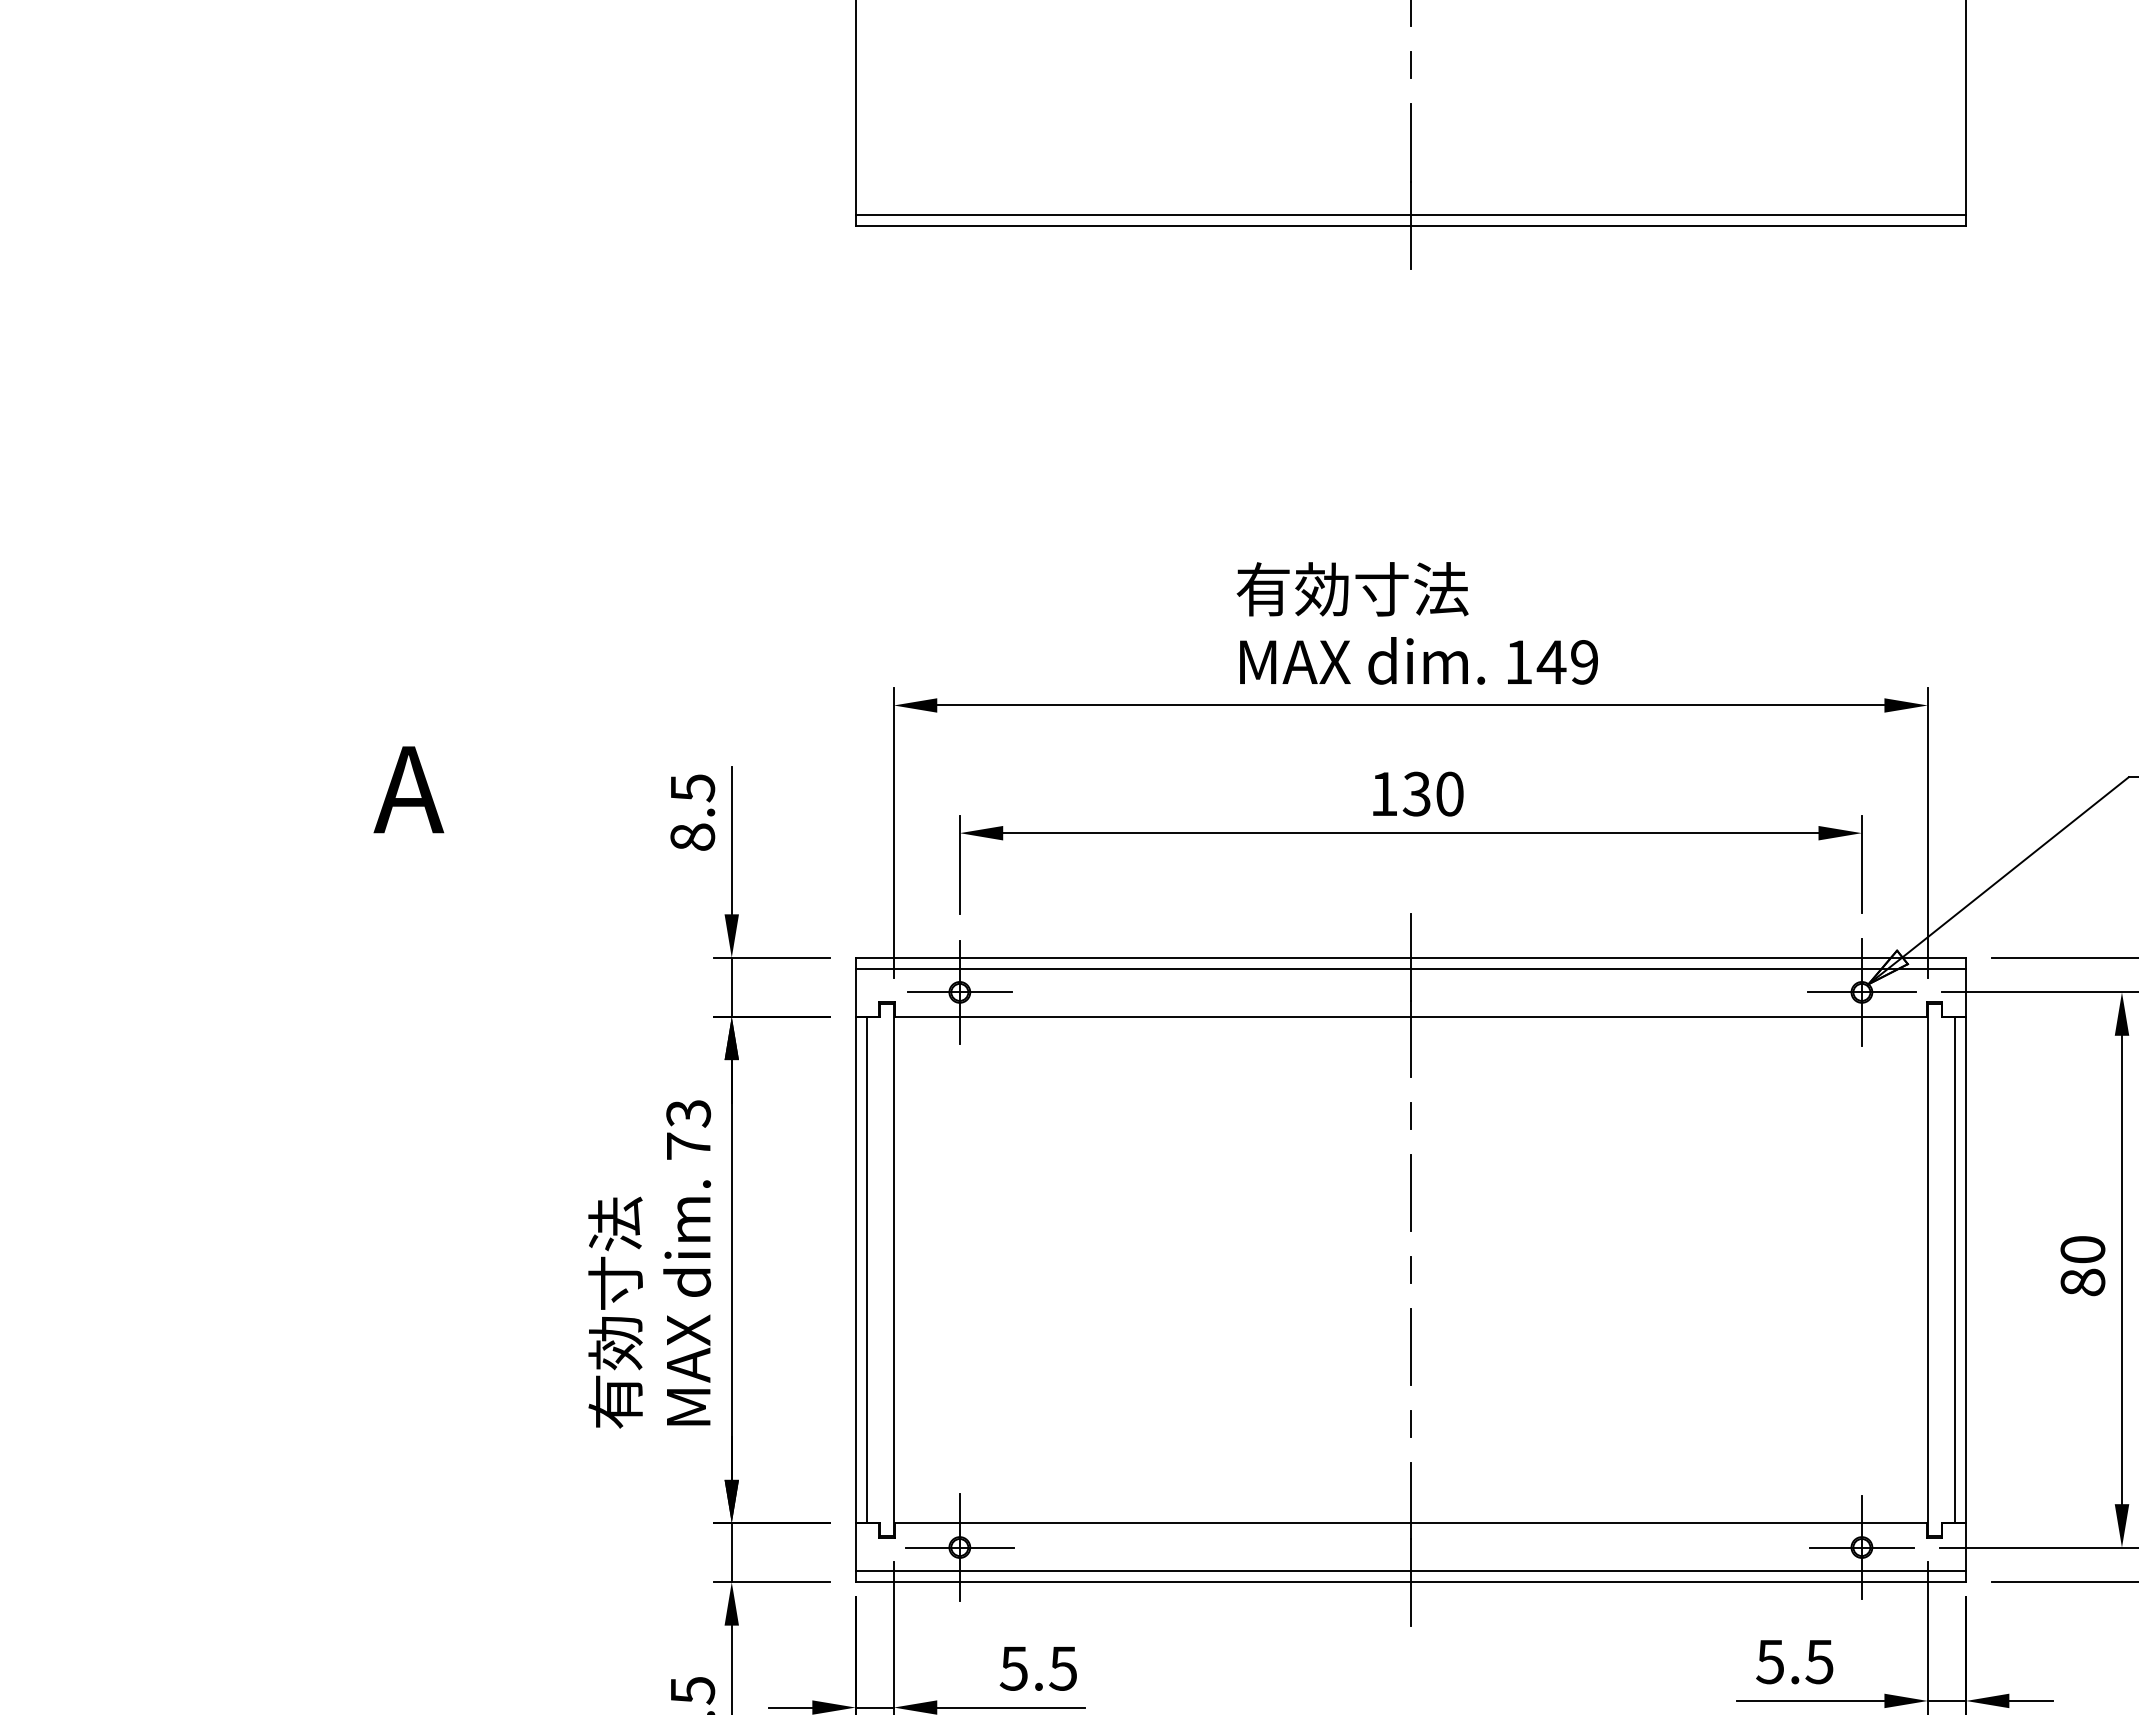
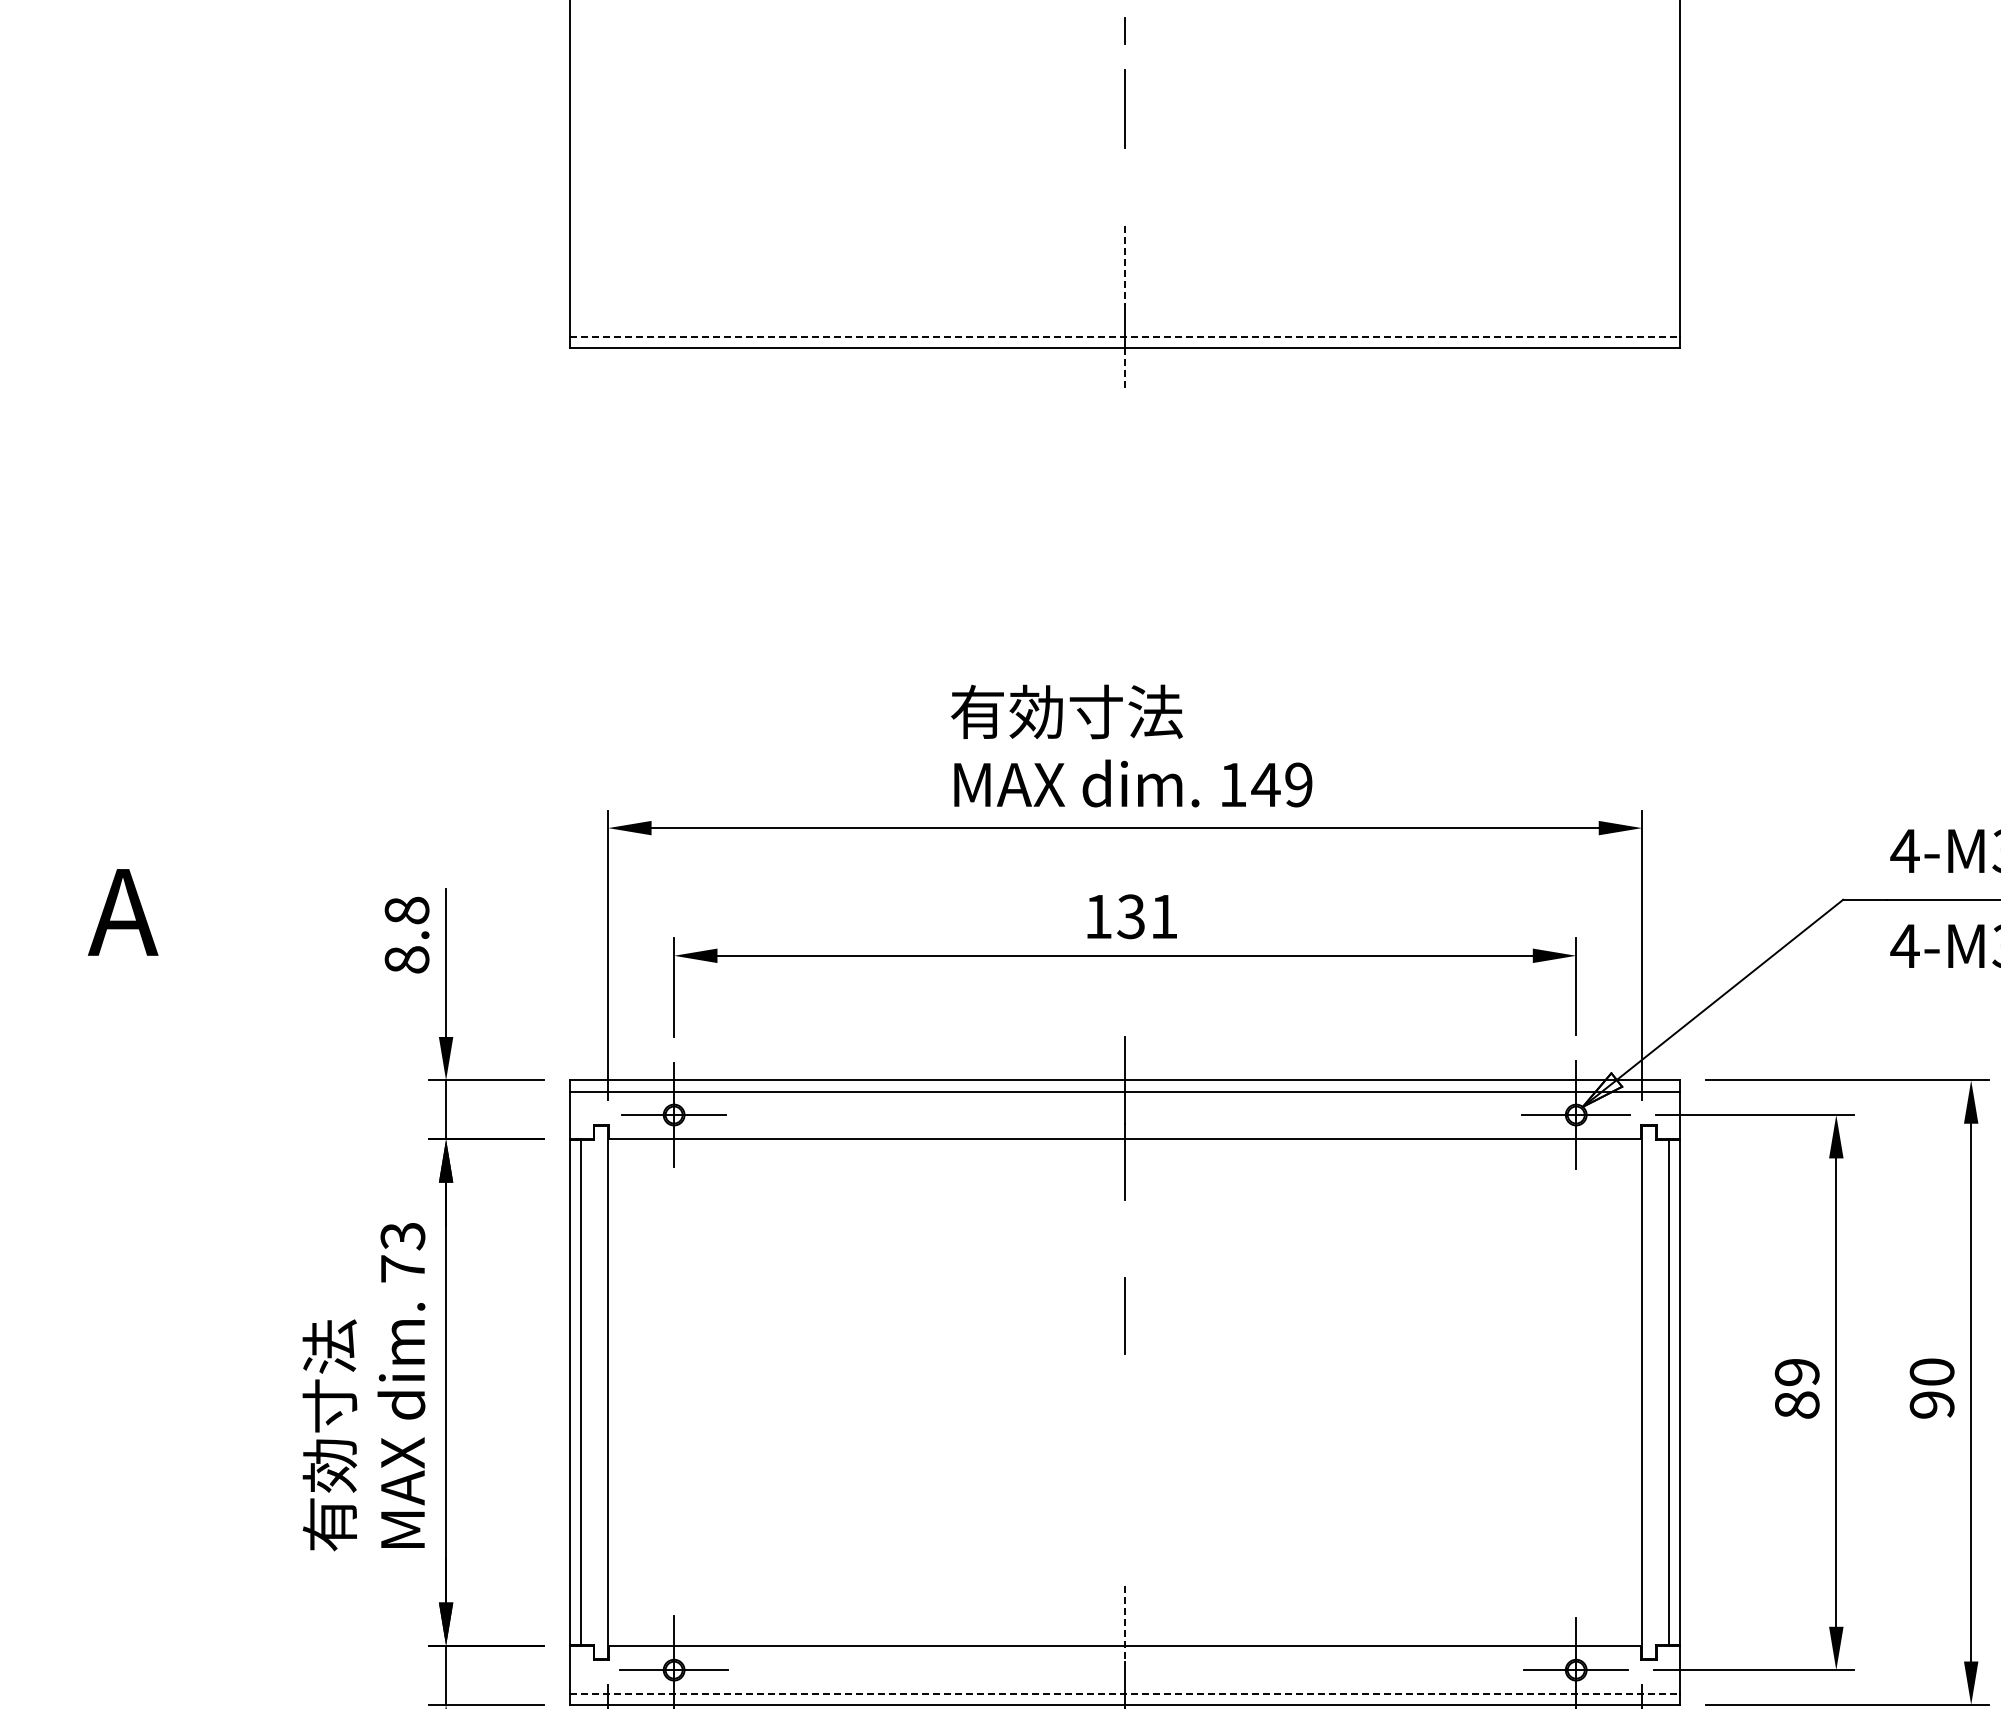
line: (1410, 64) -> (1124, 187), removed
line: (1410, 143) -> (1124, 266), solid -> dashed
line: (1411, 214) -> (1125, 337), solid -> dashed
line: (1410, 247) -> (1124, 370), solid -> dashed
text: (692, 788) -> (406, 911), 8.5 -> 8.8
text: (1449, 793) -> (1163, 916), 130 -> 131
line: (1410, 1116) -> (1124, 1239), removed
text: (2082, 1249) -> (1796, 1372), 80 -> 89
line: (1410, 1269) -> (1124, 1392), removed
line: (1410, 1346) -> (1124, 1469), removed
line: (1410, 1423) -> (1124, 1546), removed
line: (1410, 1500) -> (1124, 1623), solid -> dashed
line: (1411, 1570) -> (1125, 1693), solid -> dashed

